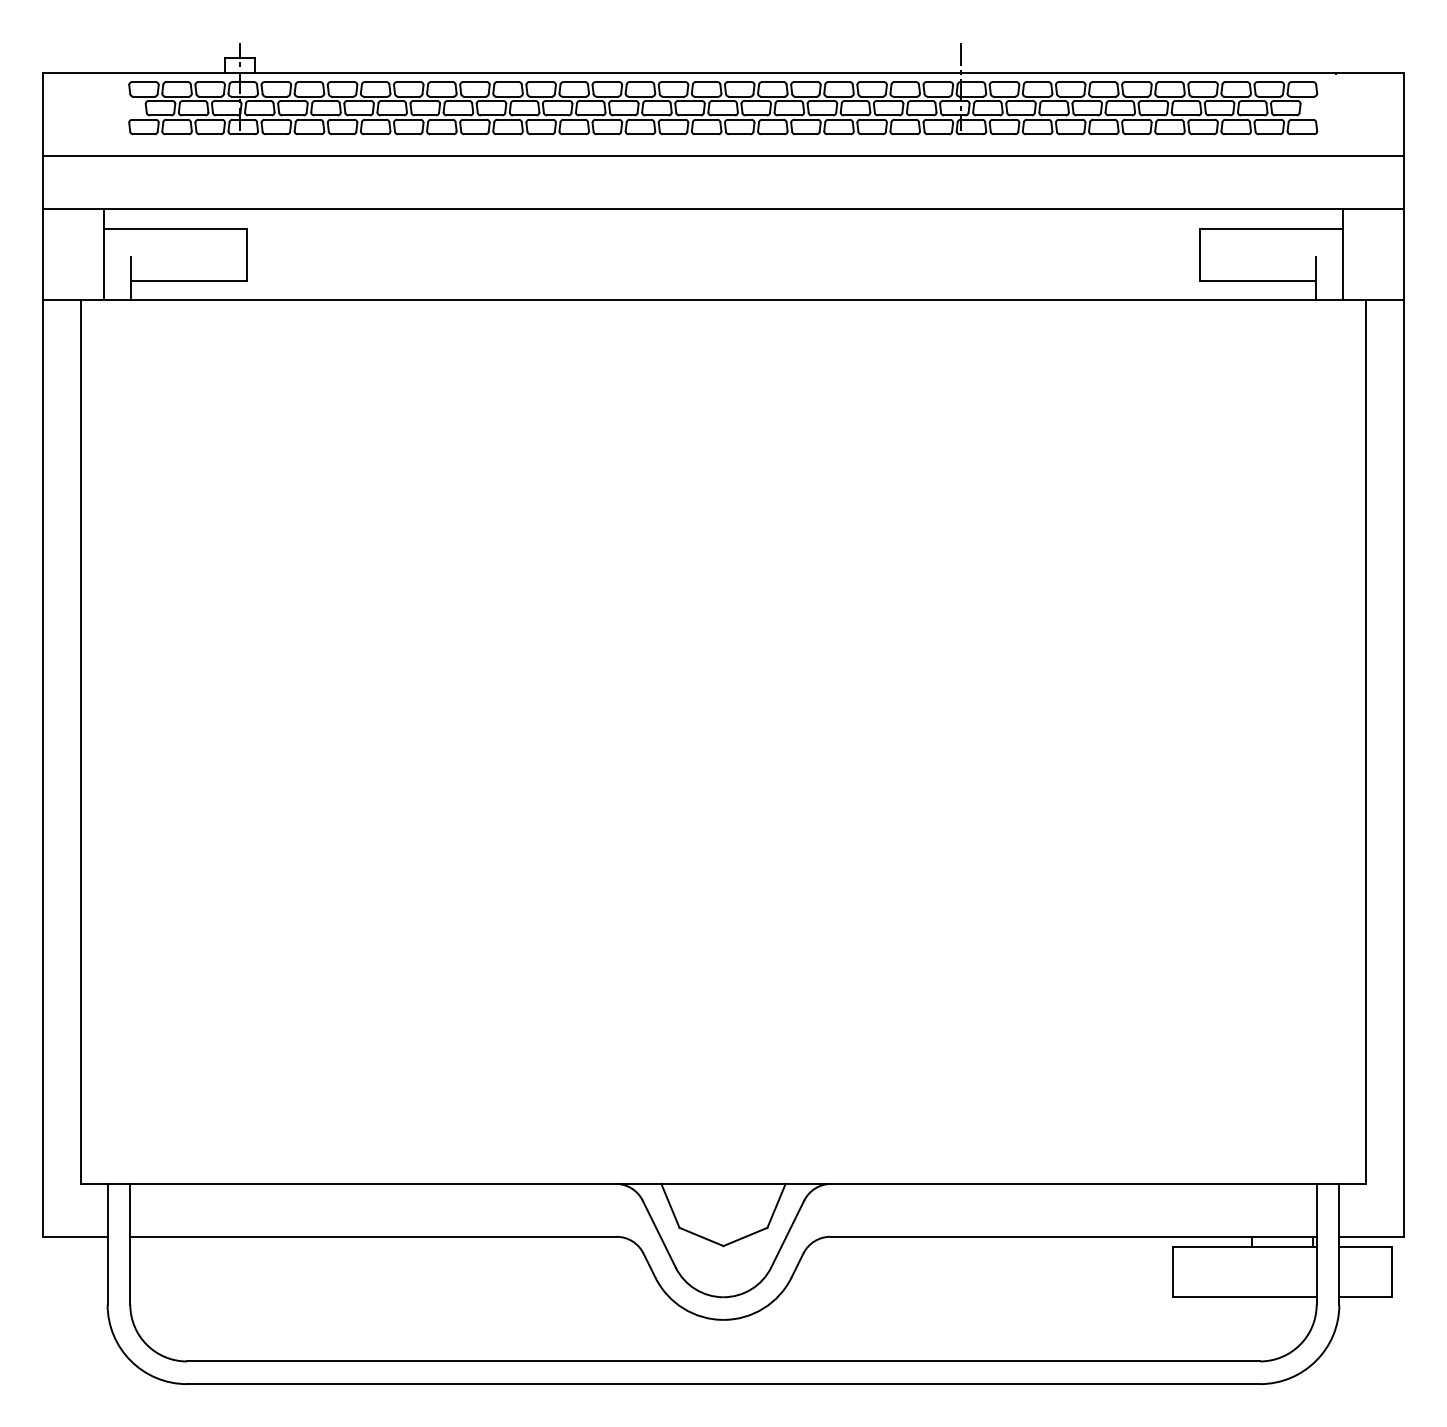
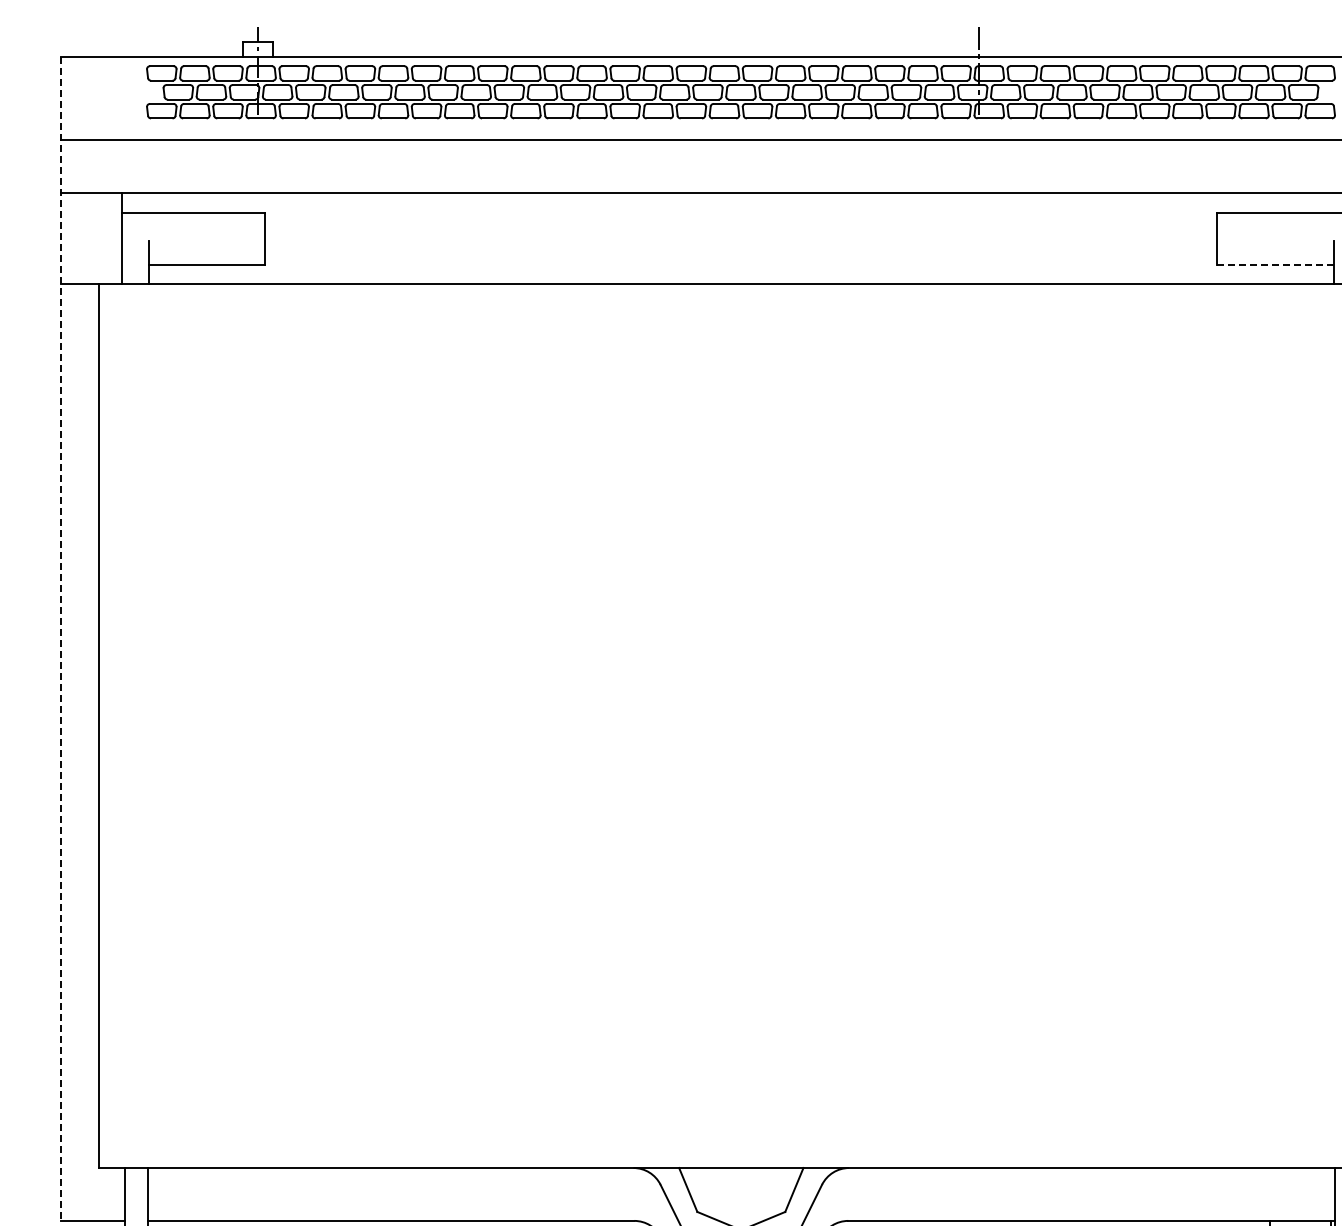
line: (1258, 280) -> (1276, 264), solid -> dashed
line: (43, 654) -> (61, 638), solid -> dashed

